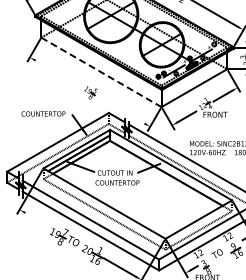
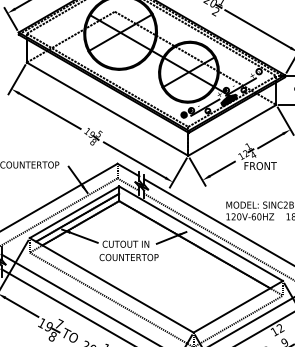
line: (101, 72) -> (107, 109), dashed -> solid
line: (58, 73) -> (49, 110), added
line: (121, 110) -> (134, 160), added
line: (37, 219) -> (21, 306), added

